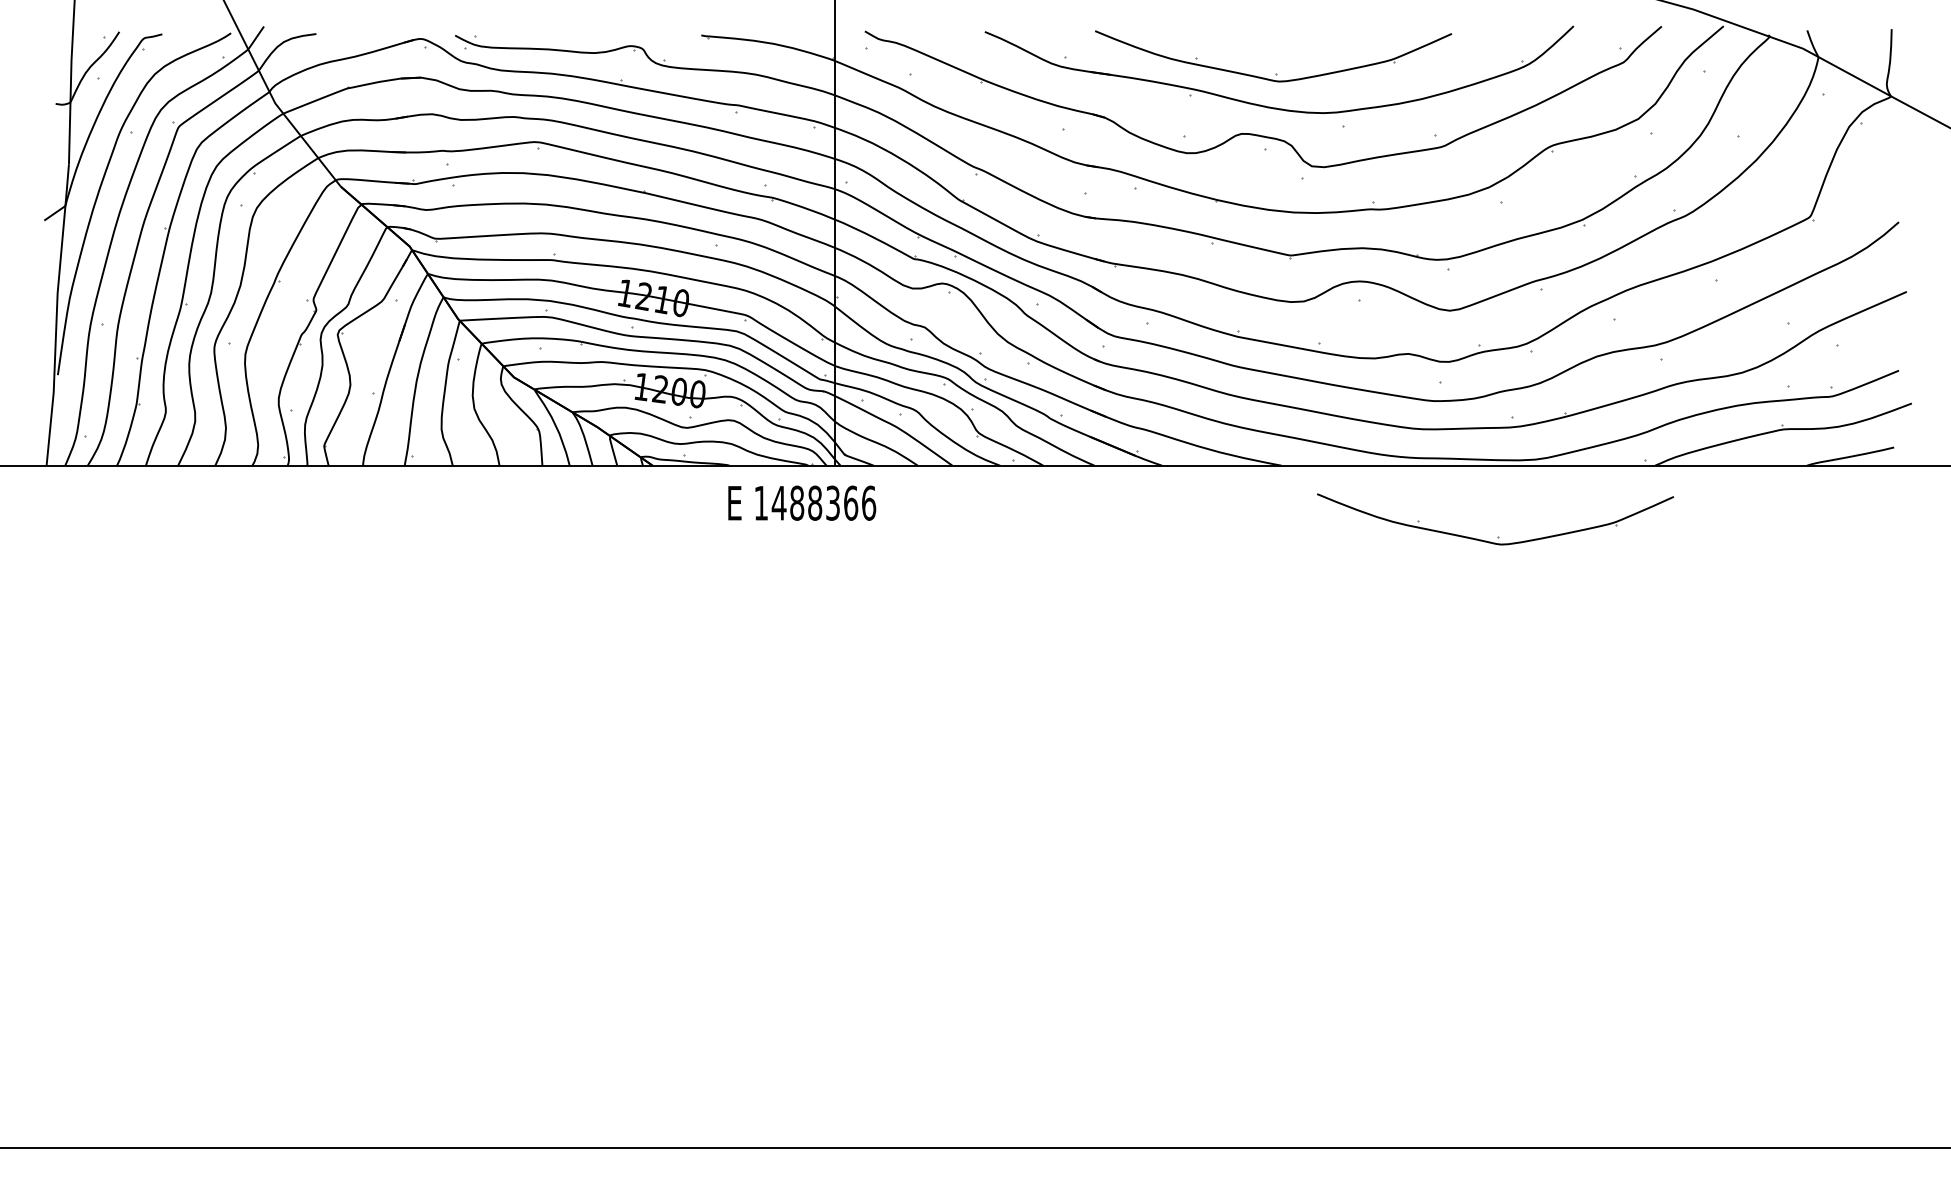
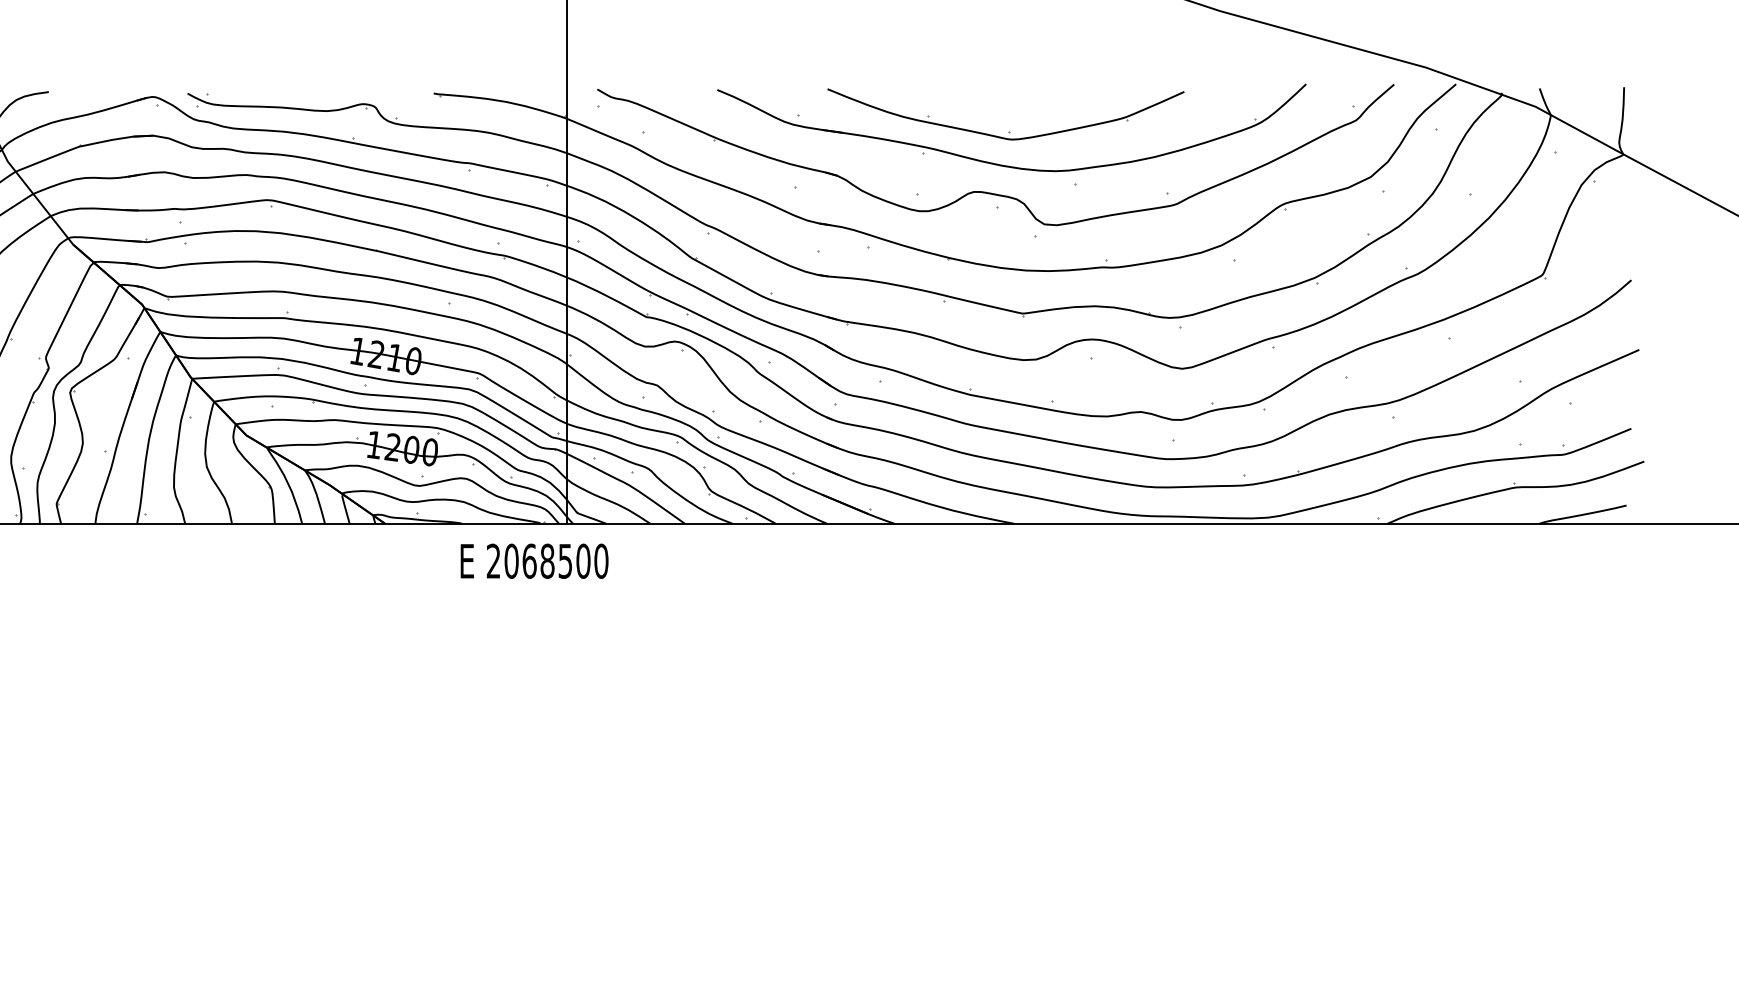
text: (815, 502) -> (547, 560), 1488366 -> 2068500
part: (1498, 536) -> (1230, 594), removed

